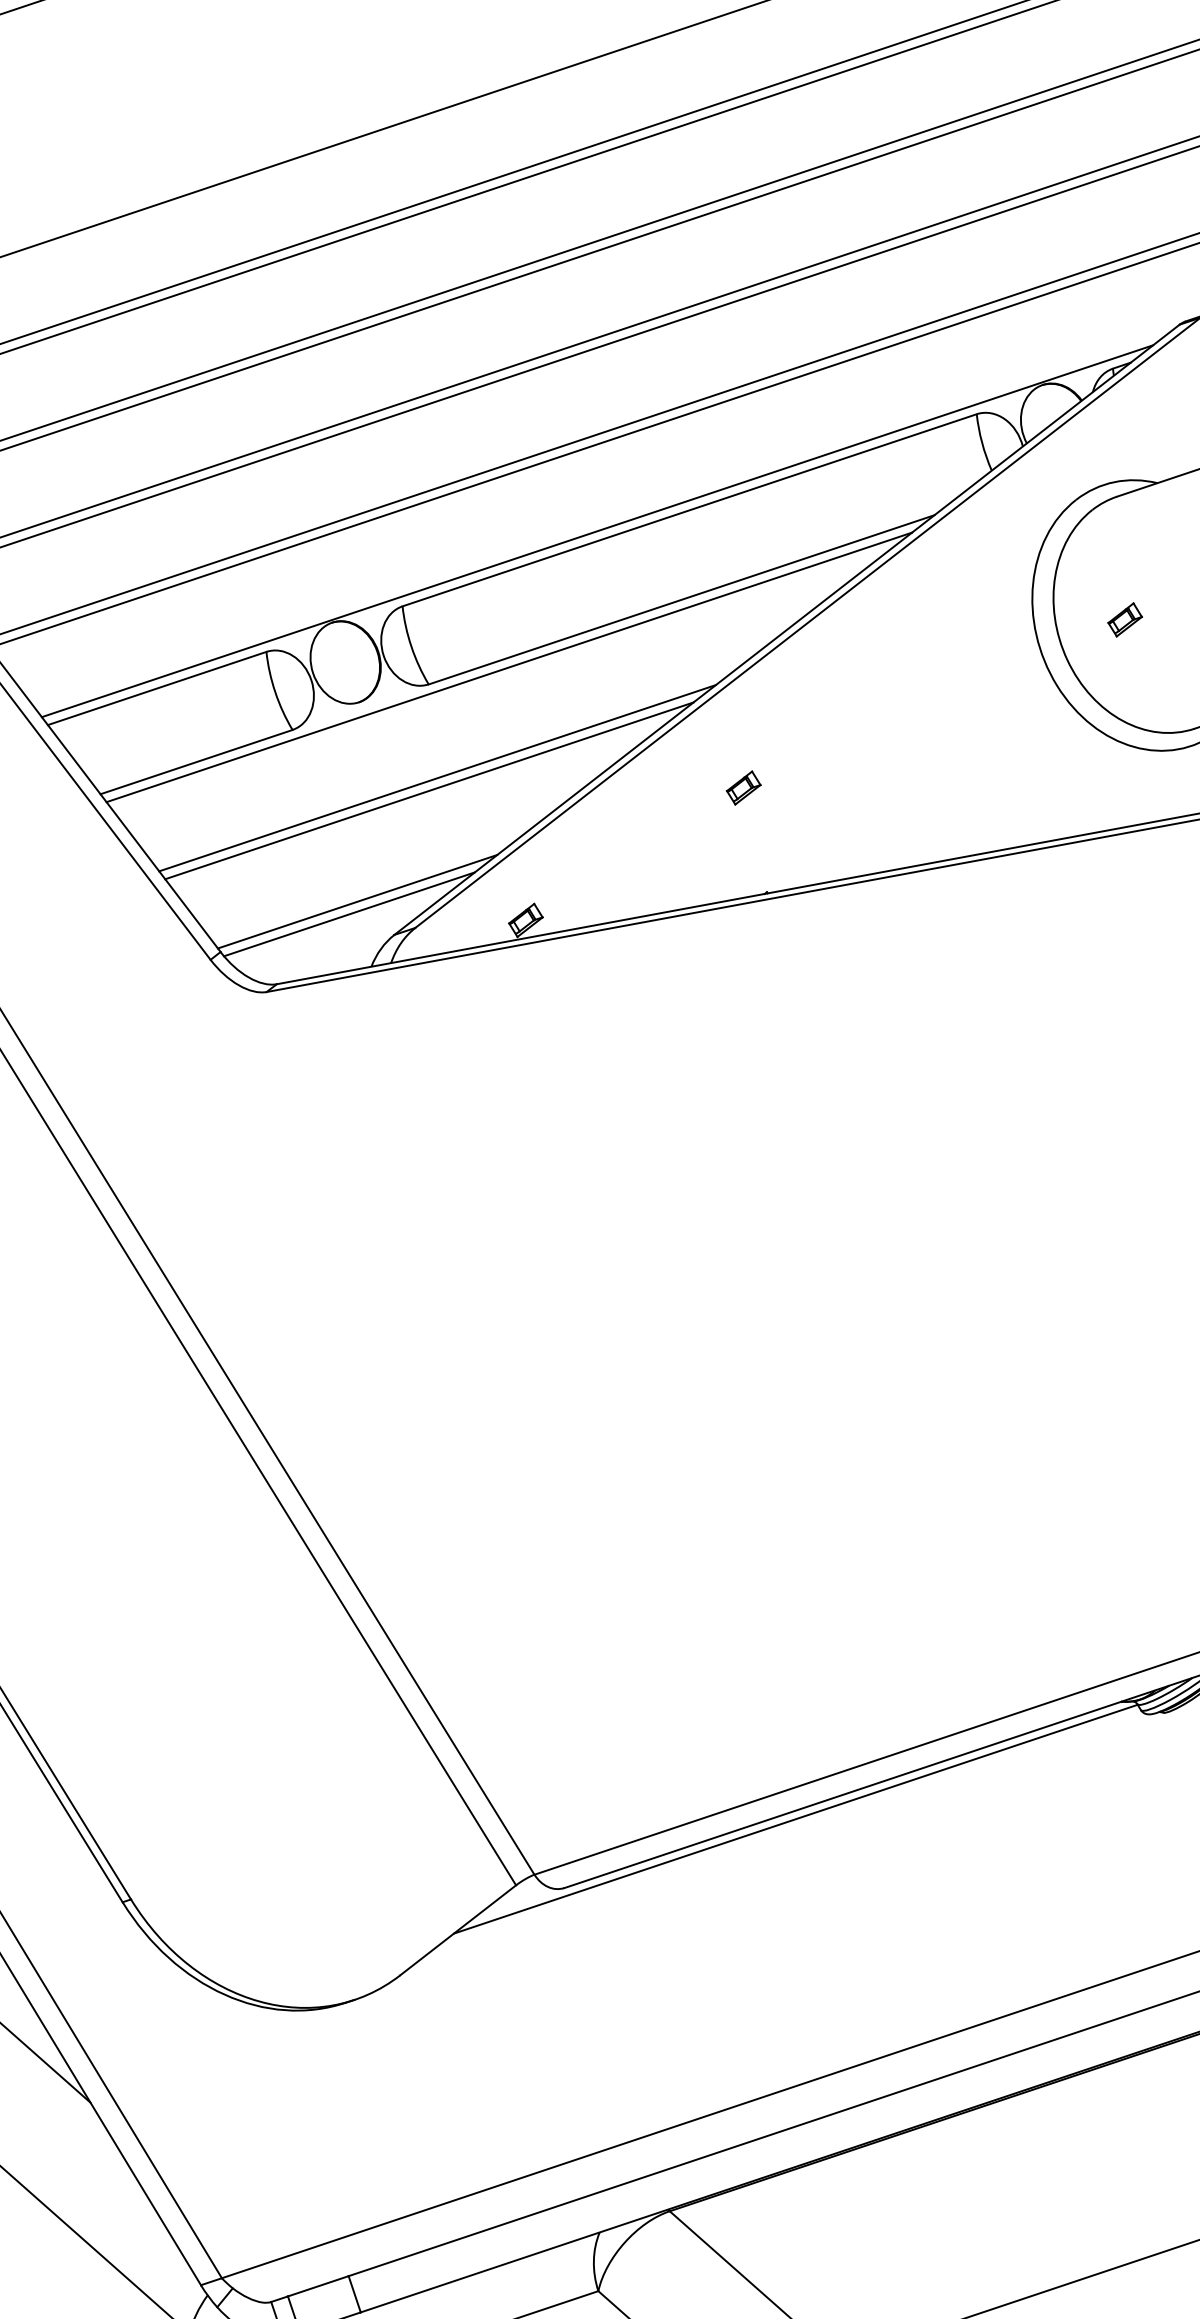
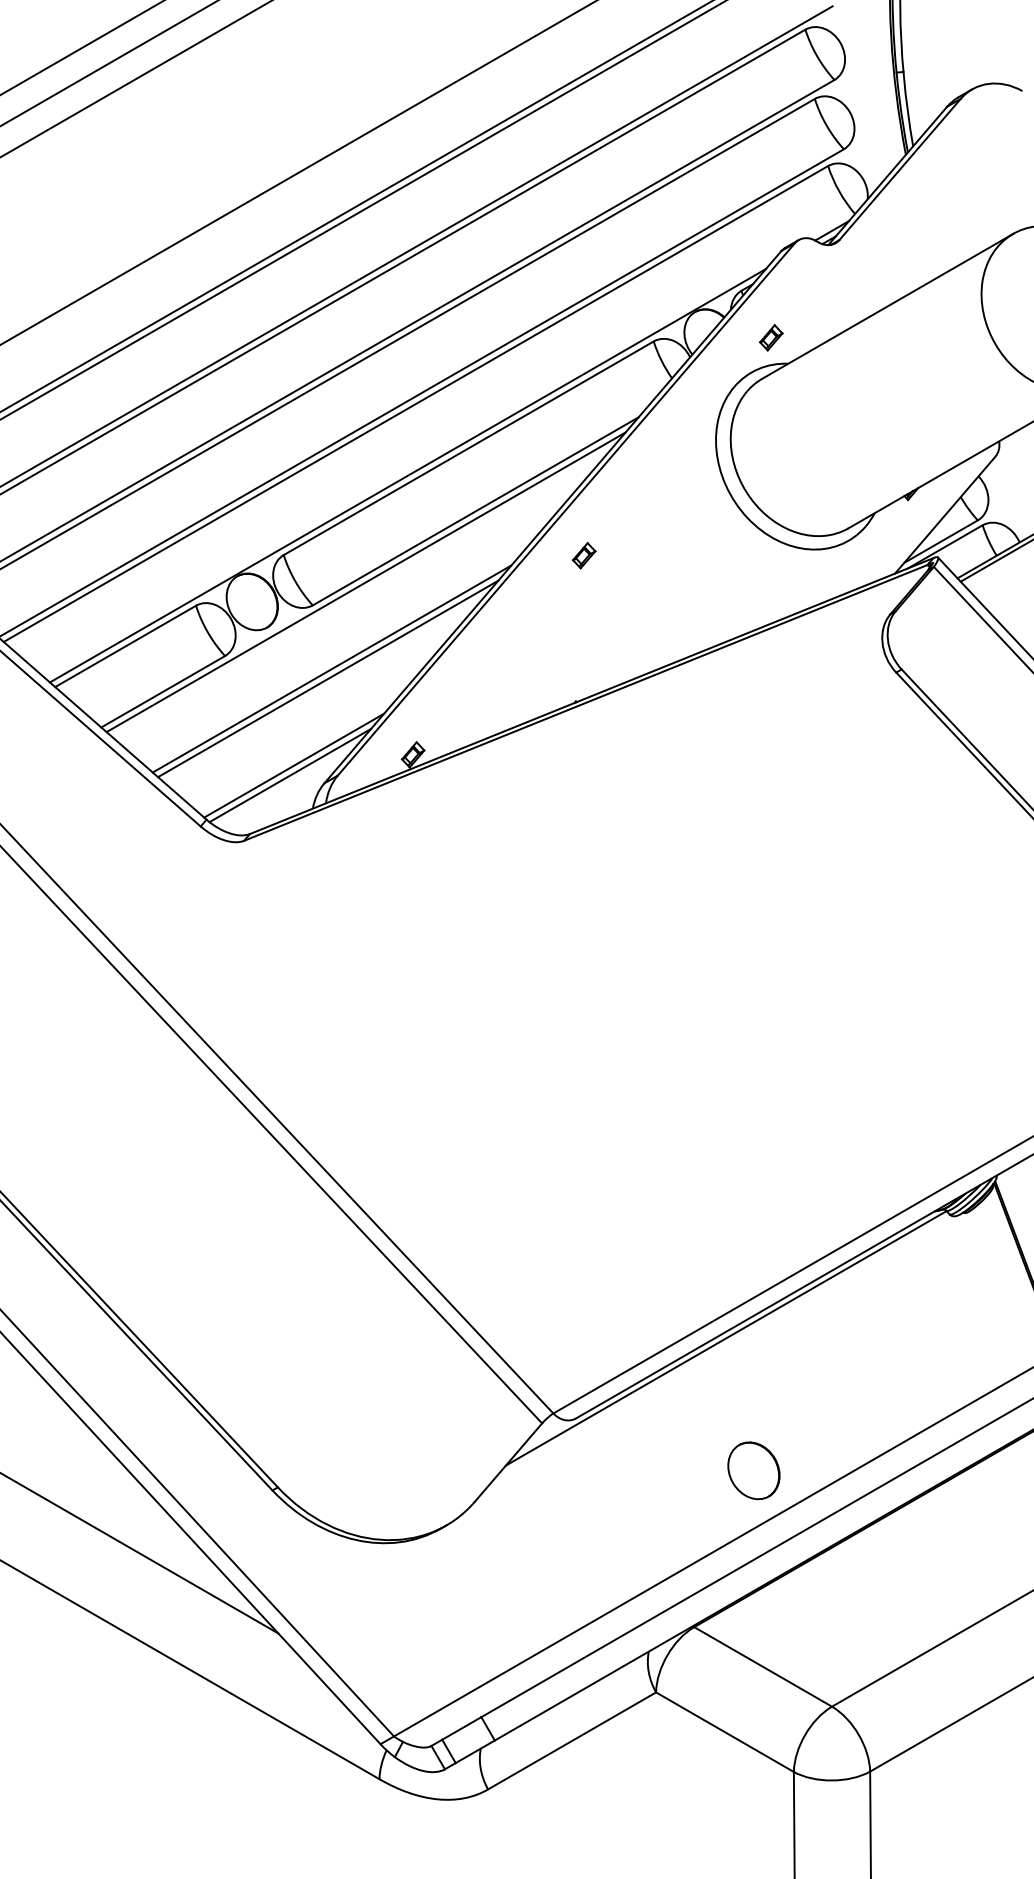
part: (1125, 619) -> (771, 337), moved
part: (742, 787) -> (583, 555), moved
part: (796, 2010) -> (753, 1470), added

